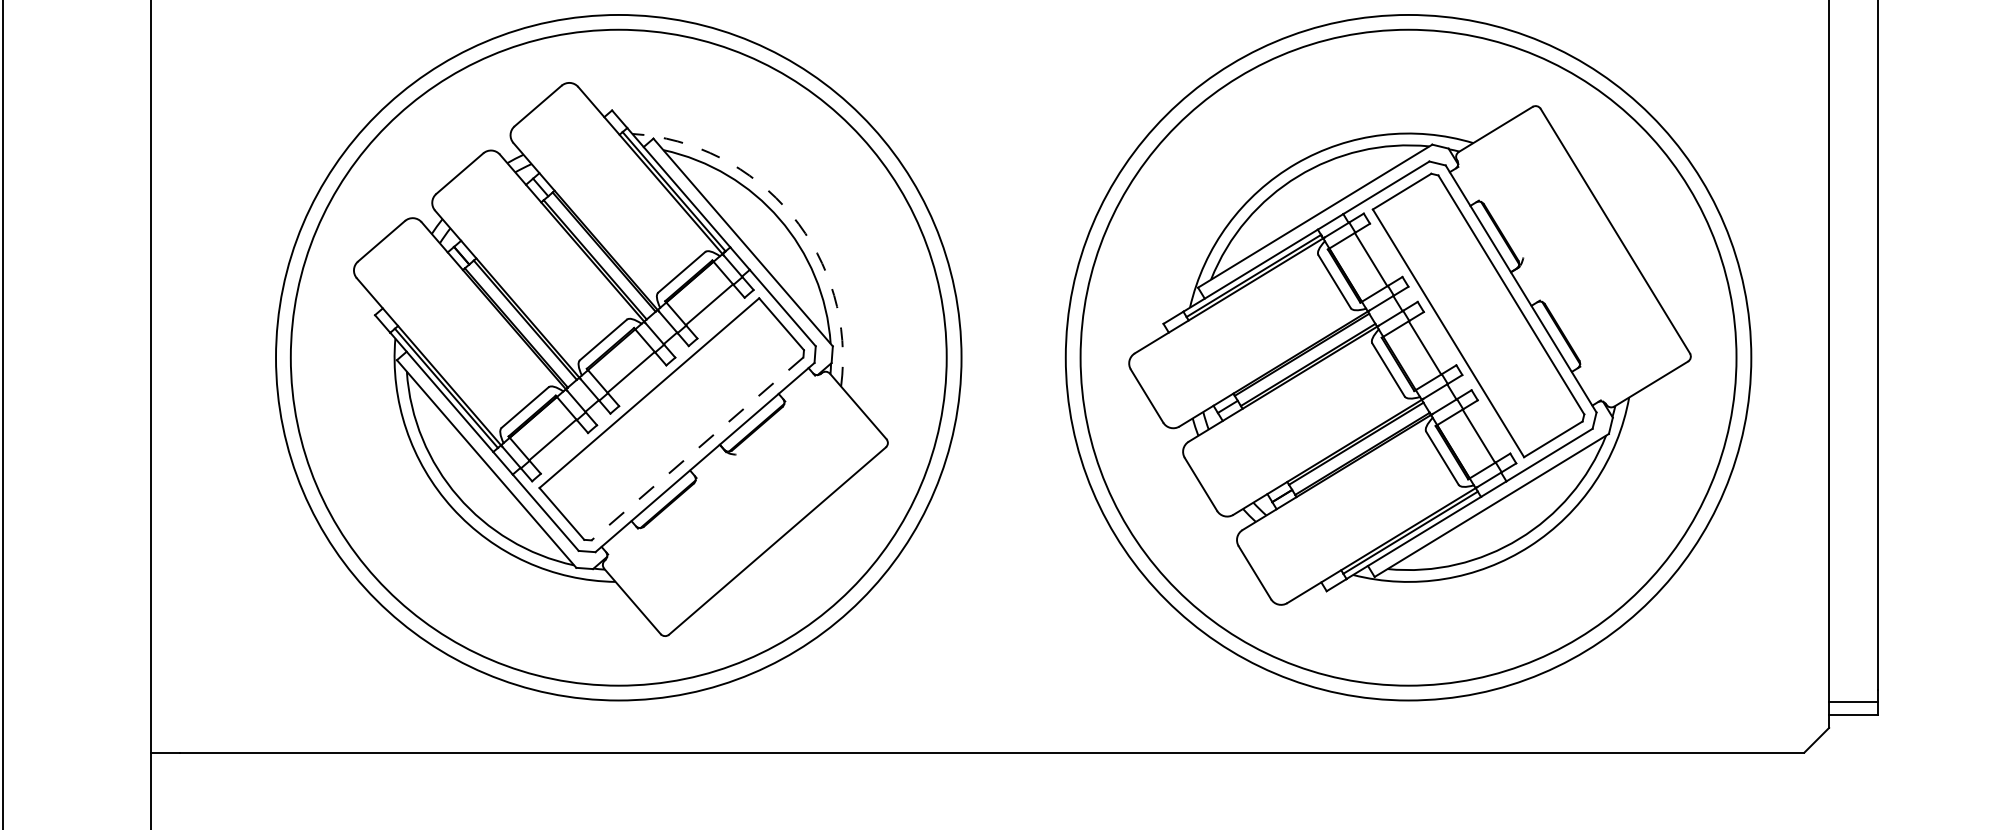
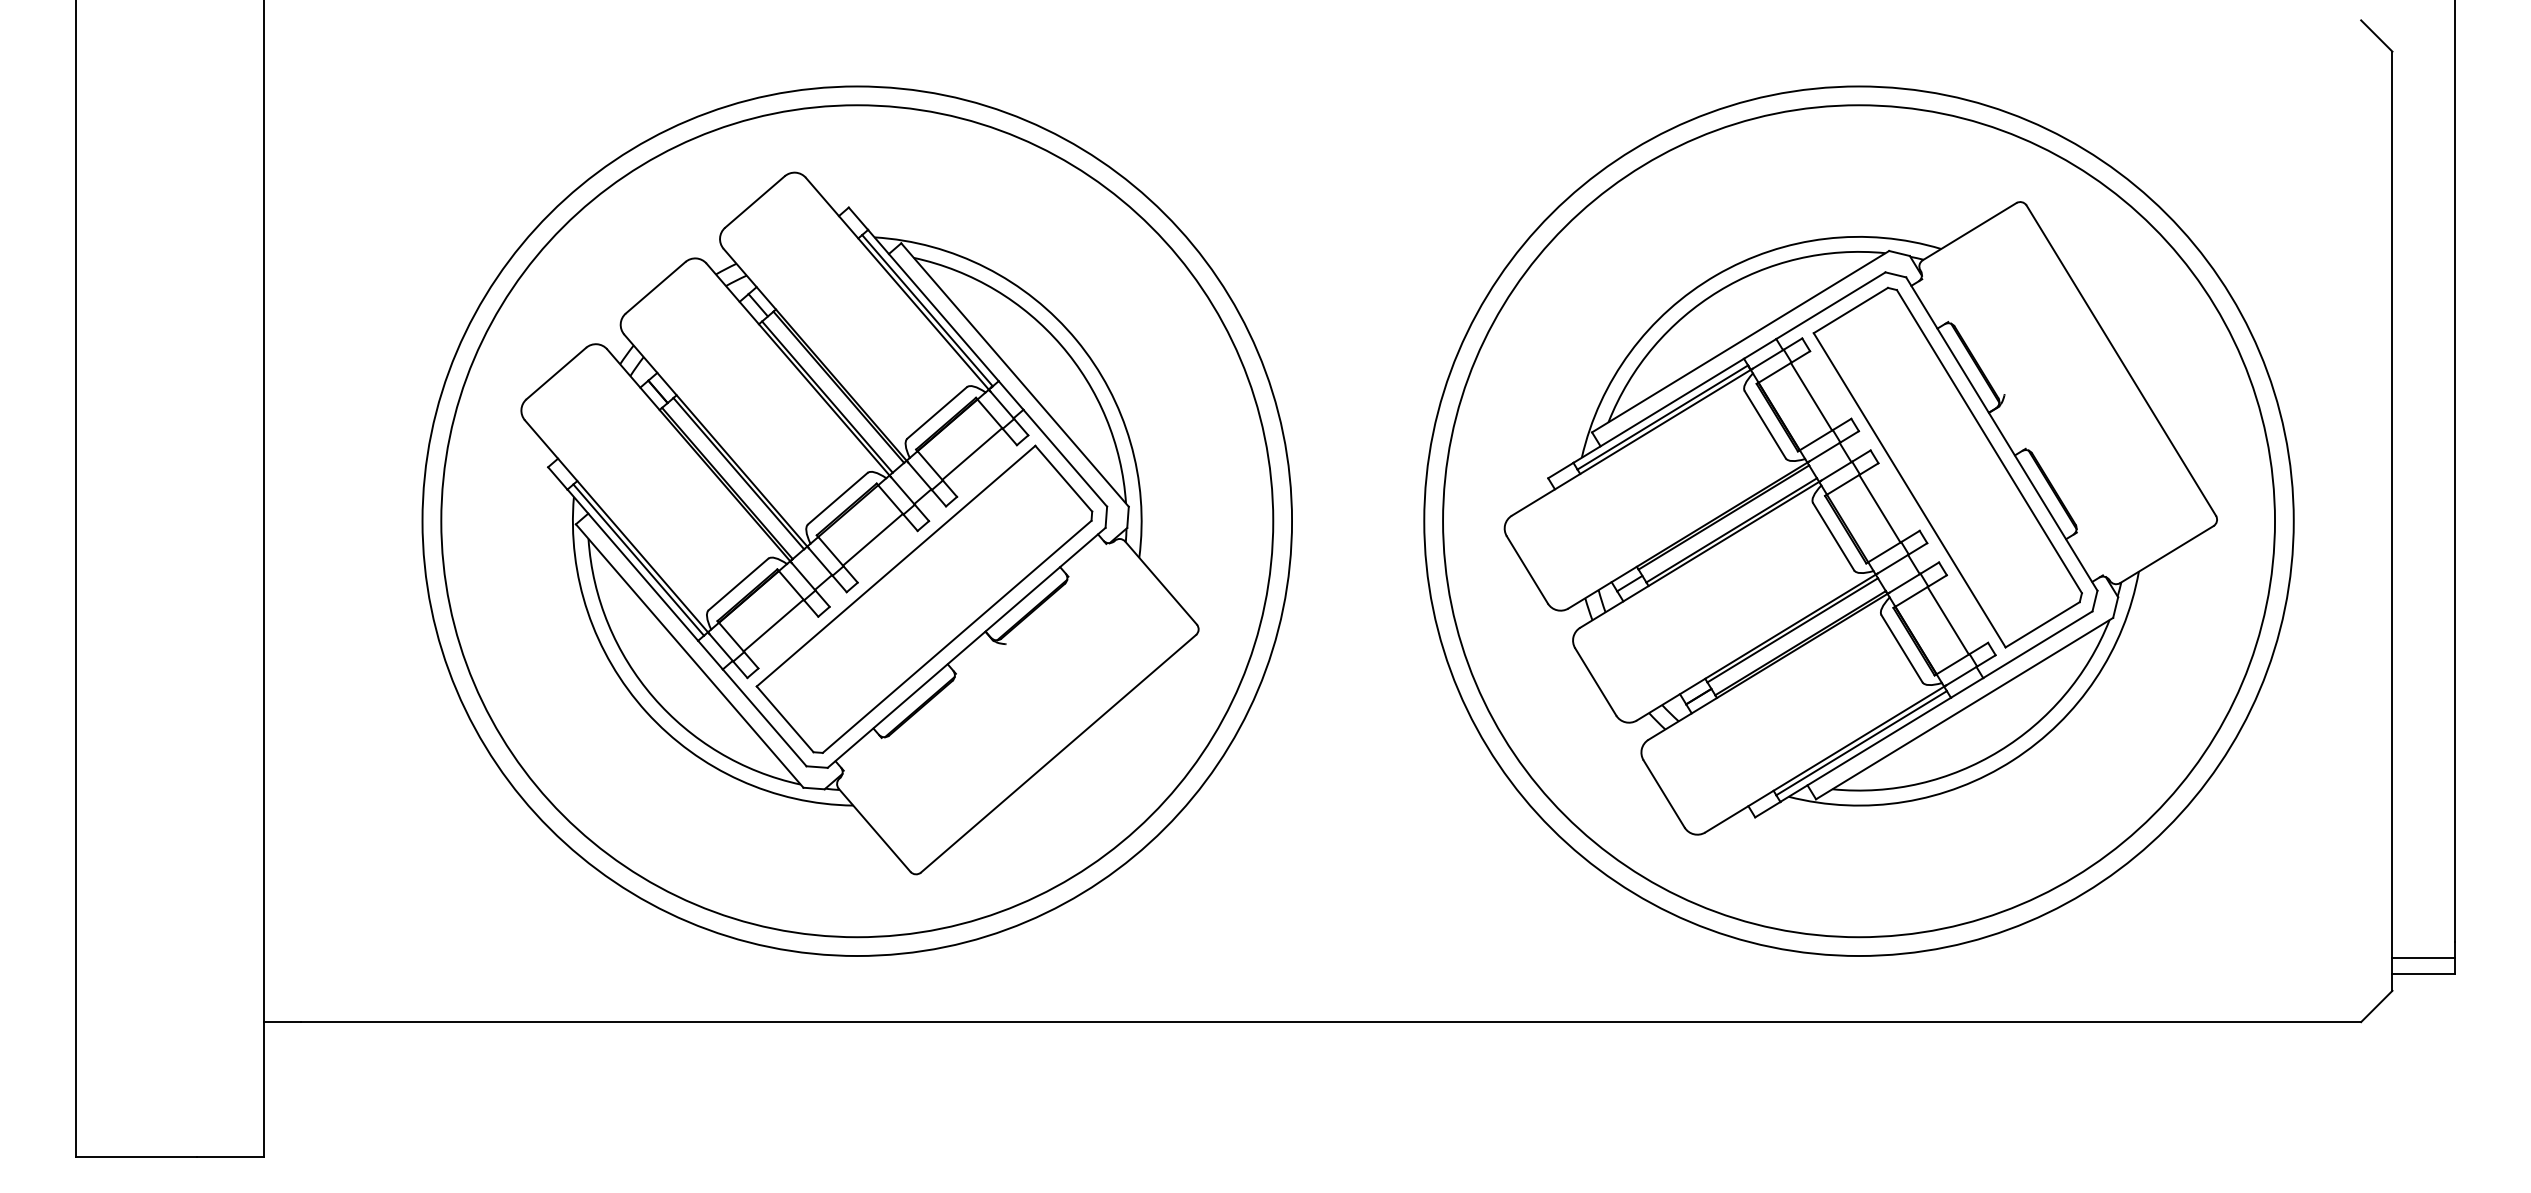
arc: (791, 215) -> (1076, 340), dashed -> solid
line: (697, 448) -> (957, 636), dashed -> solid

